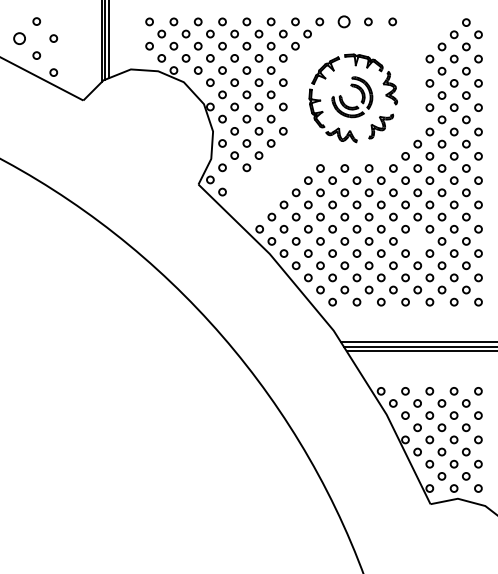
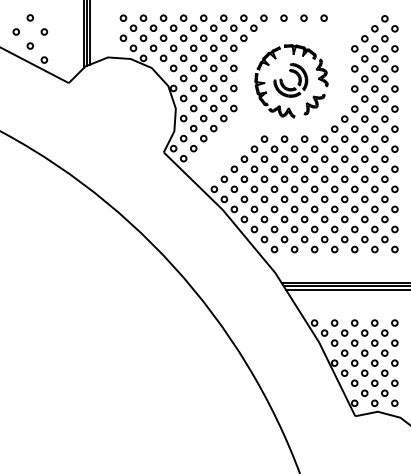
circle: (343, 21) -> (283, 17), size x0.62
circle: (19, 38) -> (16, 31), size x0.62
circle: (234, 179) -> (193, 148), added
circle: (417, 241) -> (344, 199), added

